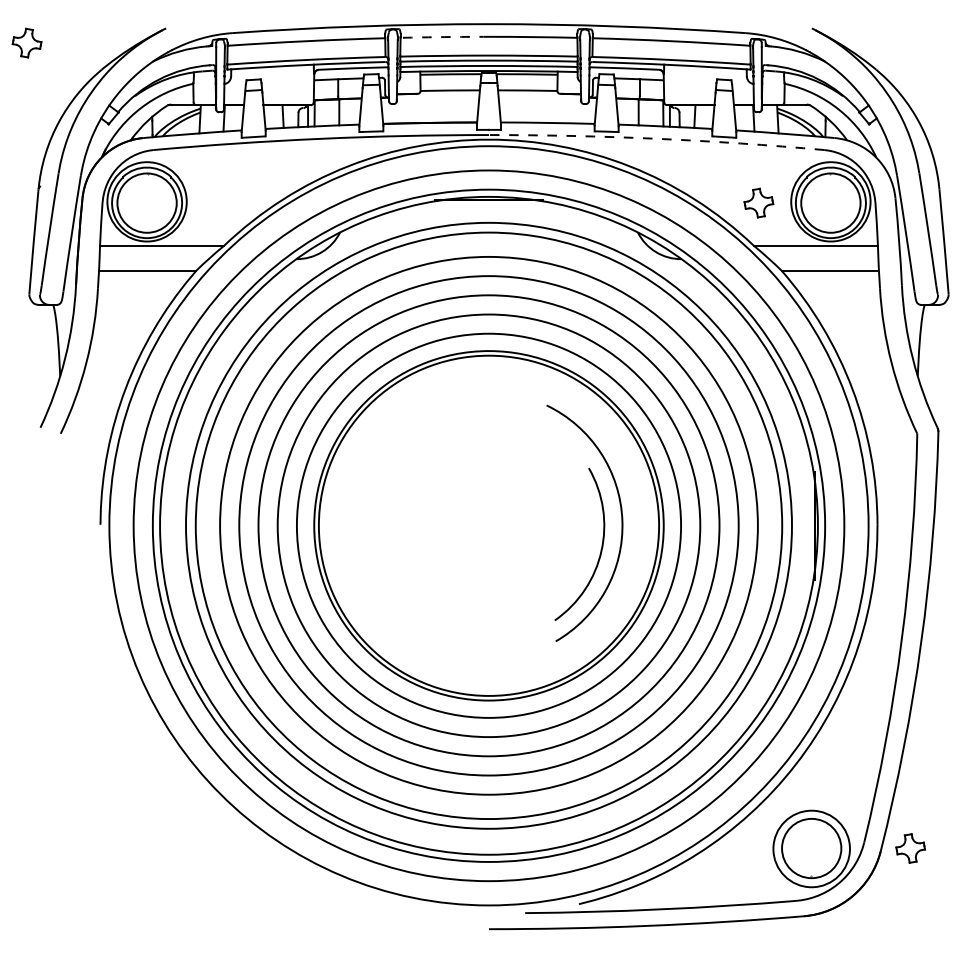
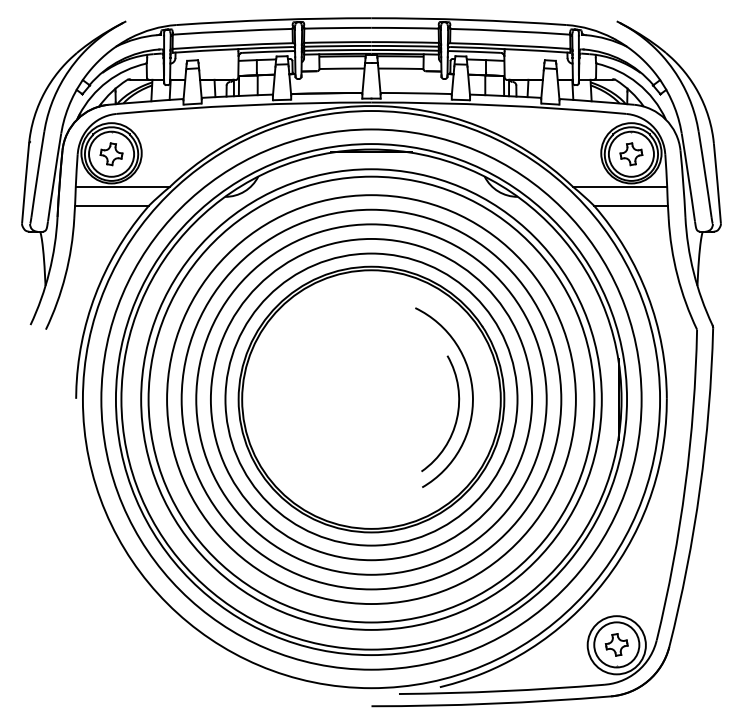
arc: (444, 37) -> (337, 28), dashed -> solid
part: (26, 42) -> (111, 153), moved
arc: (656, 138) -> (498, 105), dashed -> solid
part: (758, 202) -> (631, 153), moved
part: (910, 848) -> (616, 644), moved

